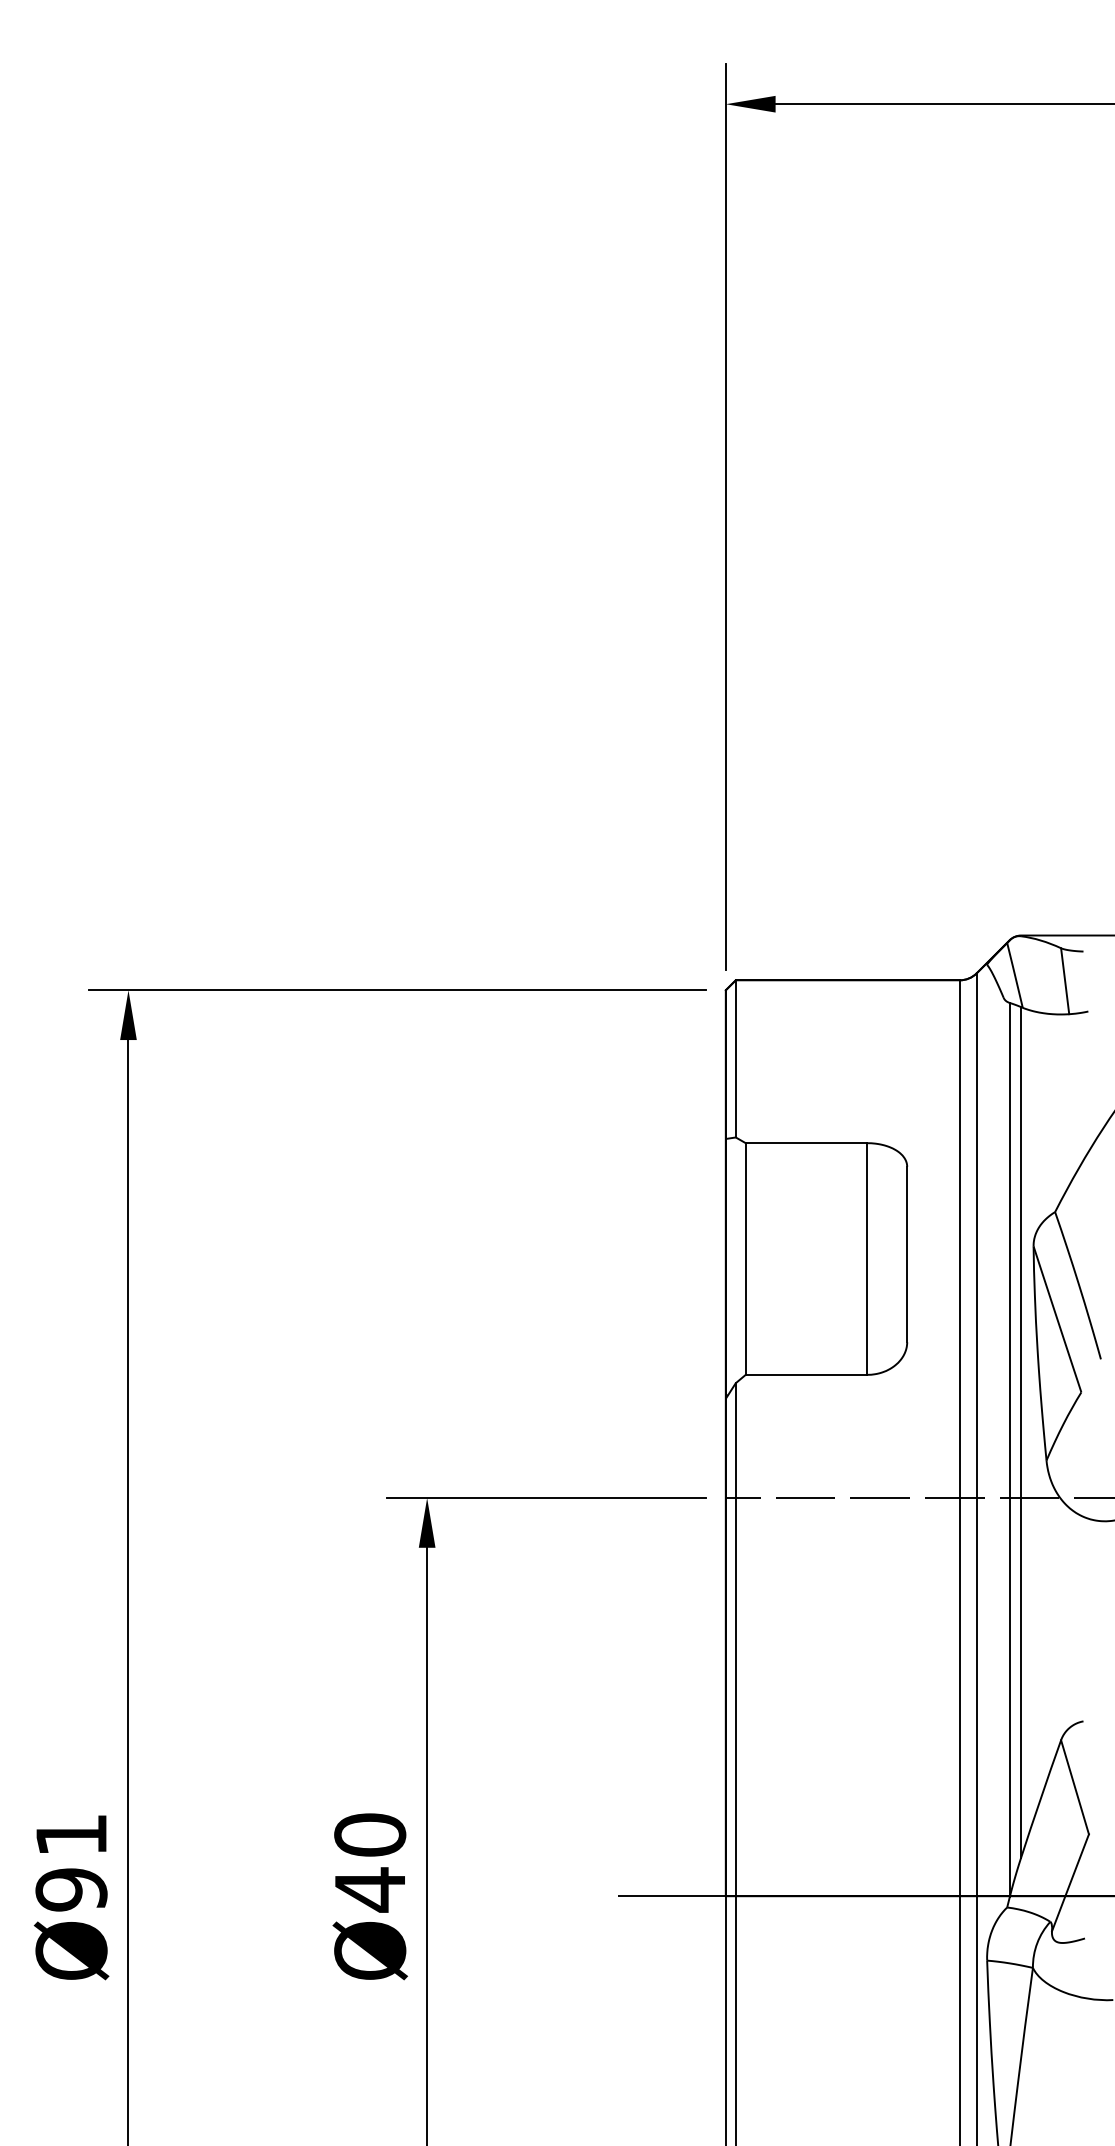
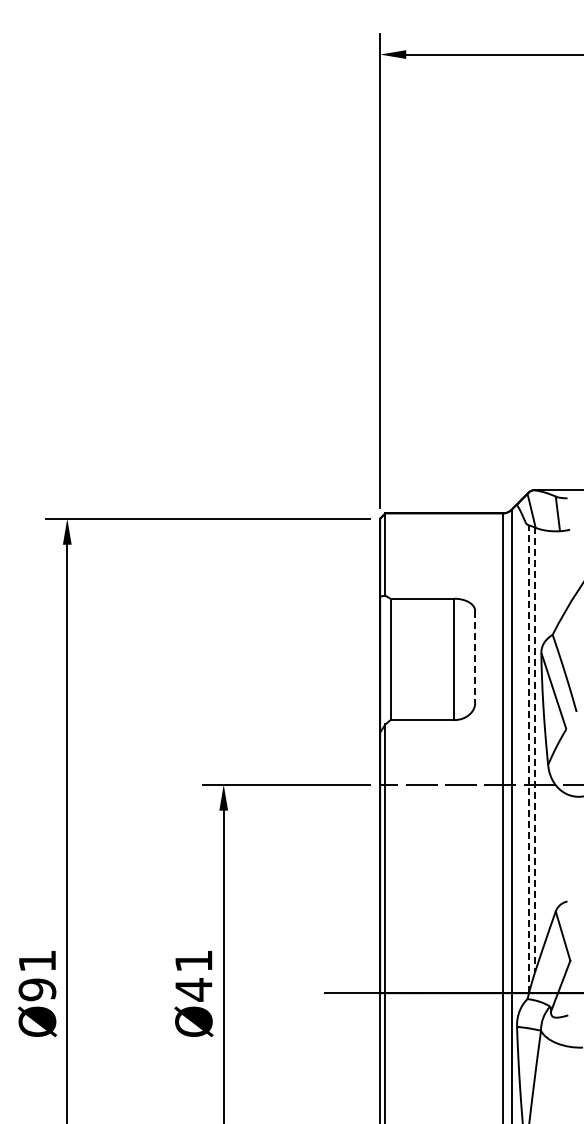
line: (907, 1255) -> (475, 657), solid -> dashed
line: (1020, 1432) -> (534, 750), solid -> dashed
line: (1009, 1448) -> (528, 758), solid -> dashed
text: (369, 1833) -> (193, 960), Ø40 -> Ø41

